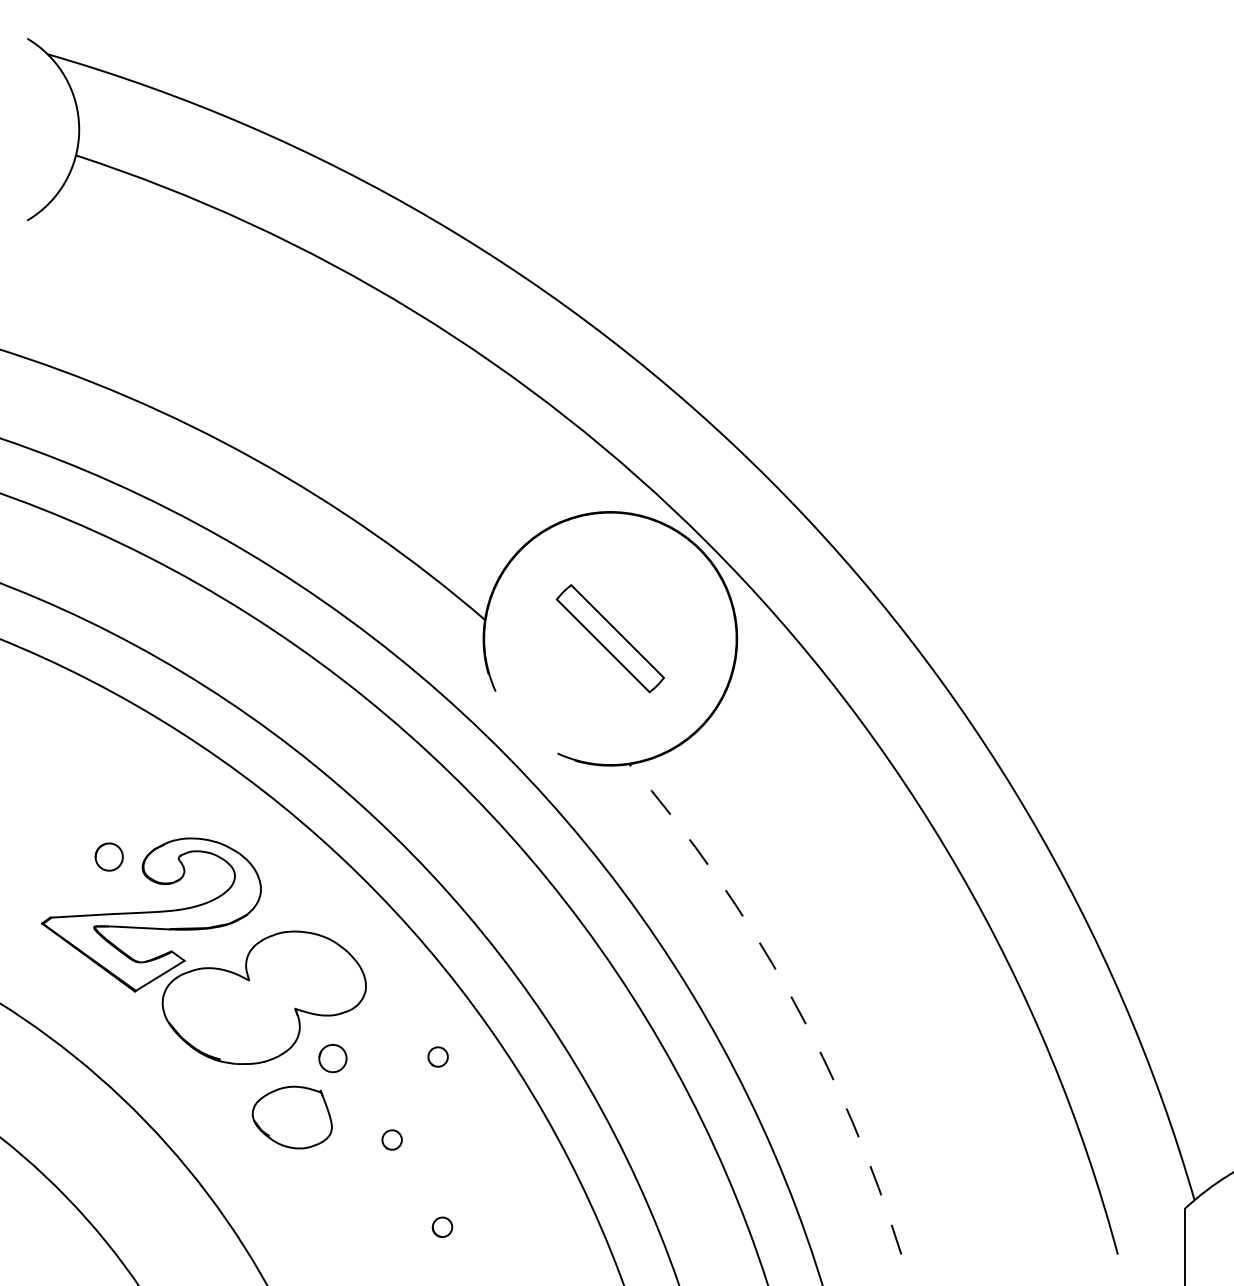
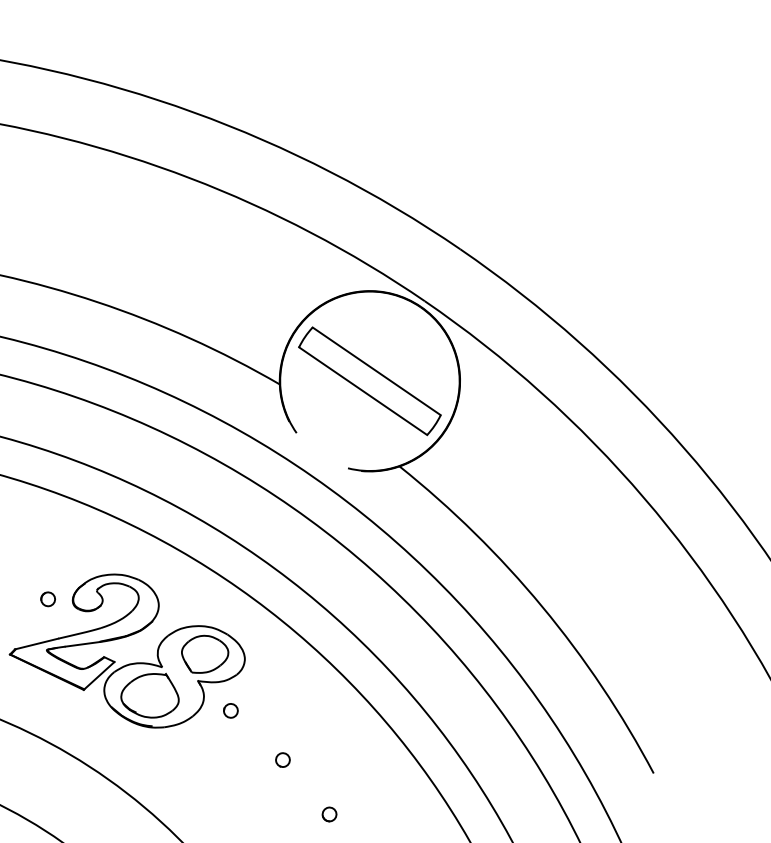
part: (610, 638) -> (369, 381), size x1.67
circle: (108, 856) -> (47, 599), size x0.71
part: (312, 972) -> (205, 653), added
arc: (790, 995) -> (542, 606), dashed -> solid
circle: (437, 1056) -> (303, 695), removed
part: (332, 1058) -> (230, 710), size x0.71
part: (291, 1117) -> (149, 696), moved

